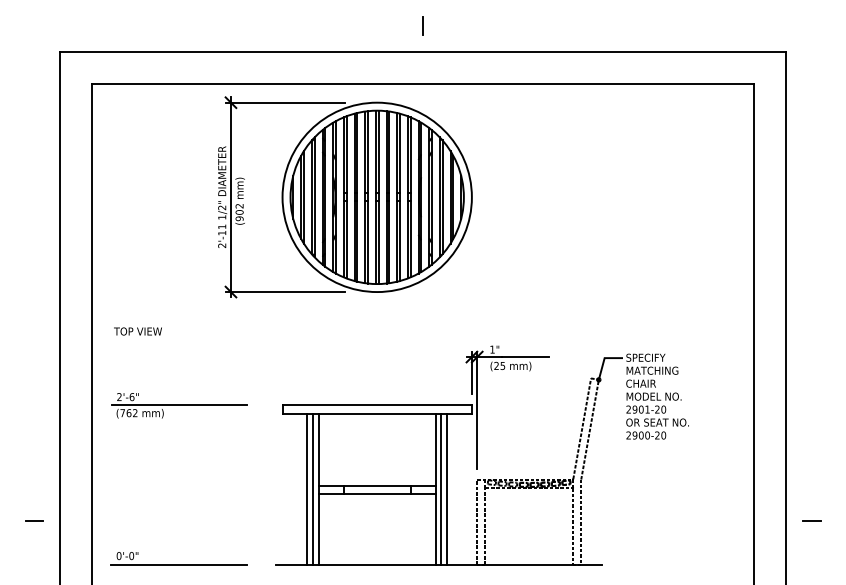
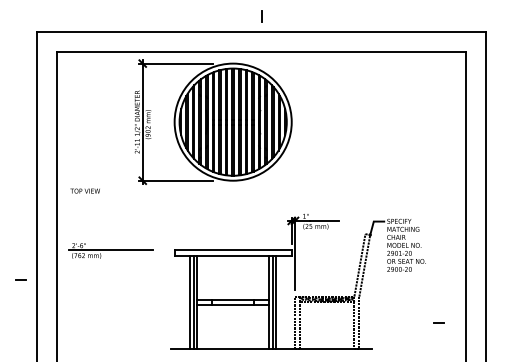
text: (136, 330) -> (84, 190), moved
line: (33, 519) -> (20, 279), moved
line: (811, 519) -> (438, 322), moved
part: (178, 558) -> (110, 345), removed

